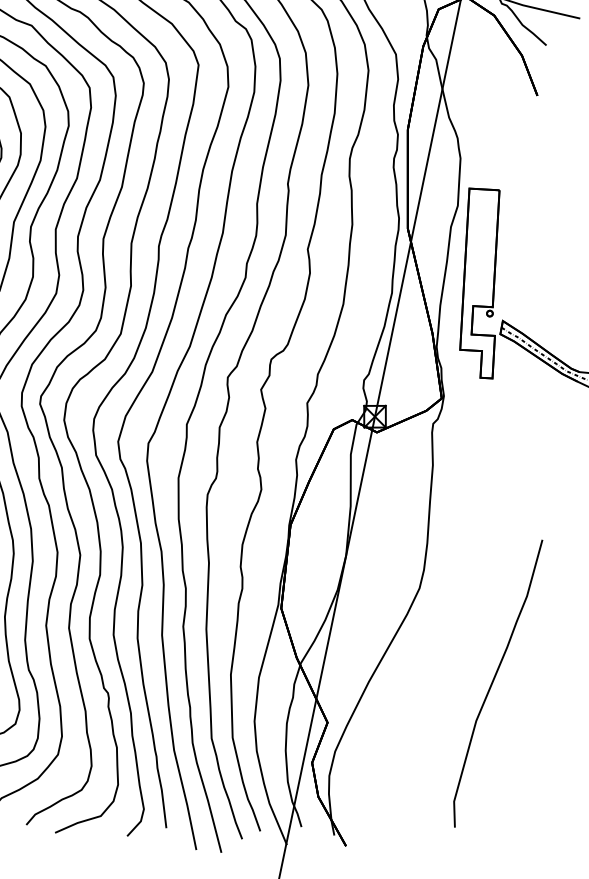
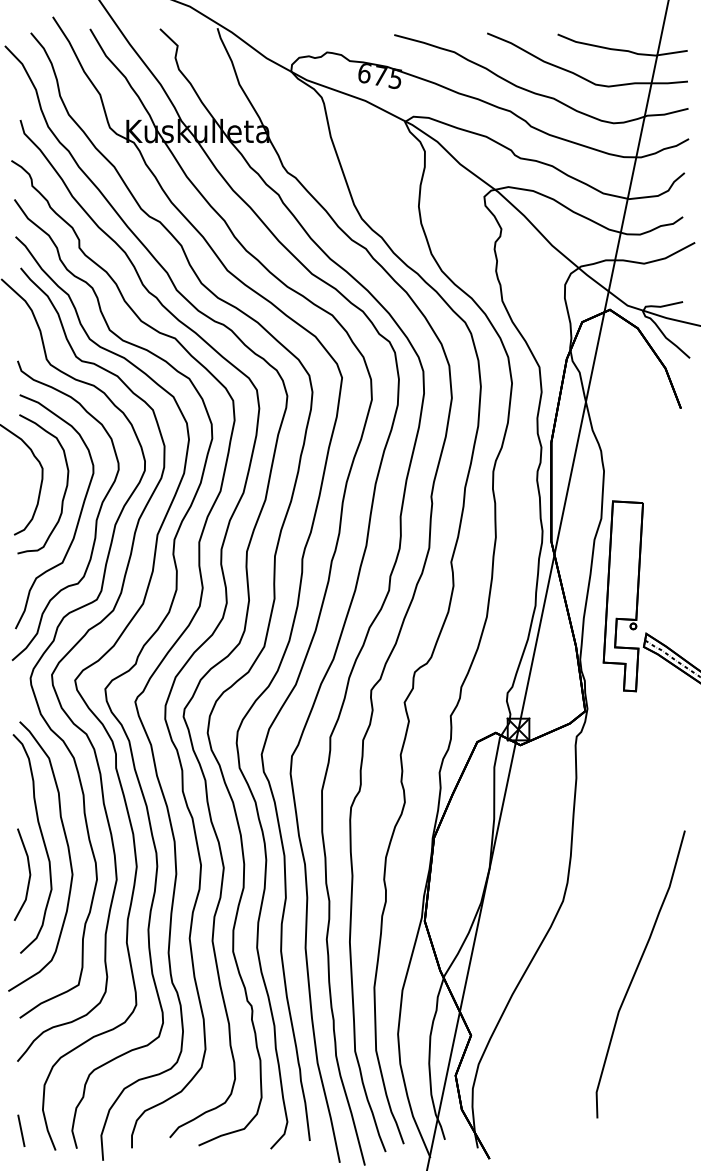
curve: (494, 681) -> (636, 972), moved

